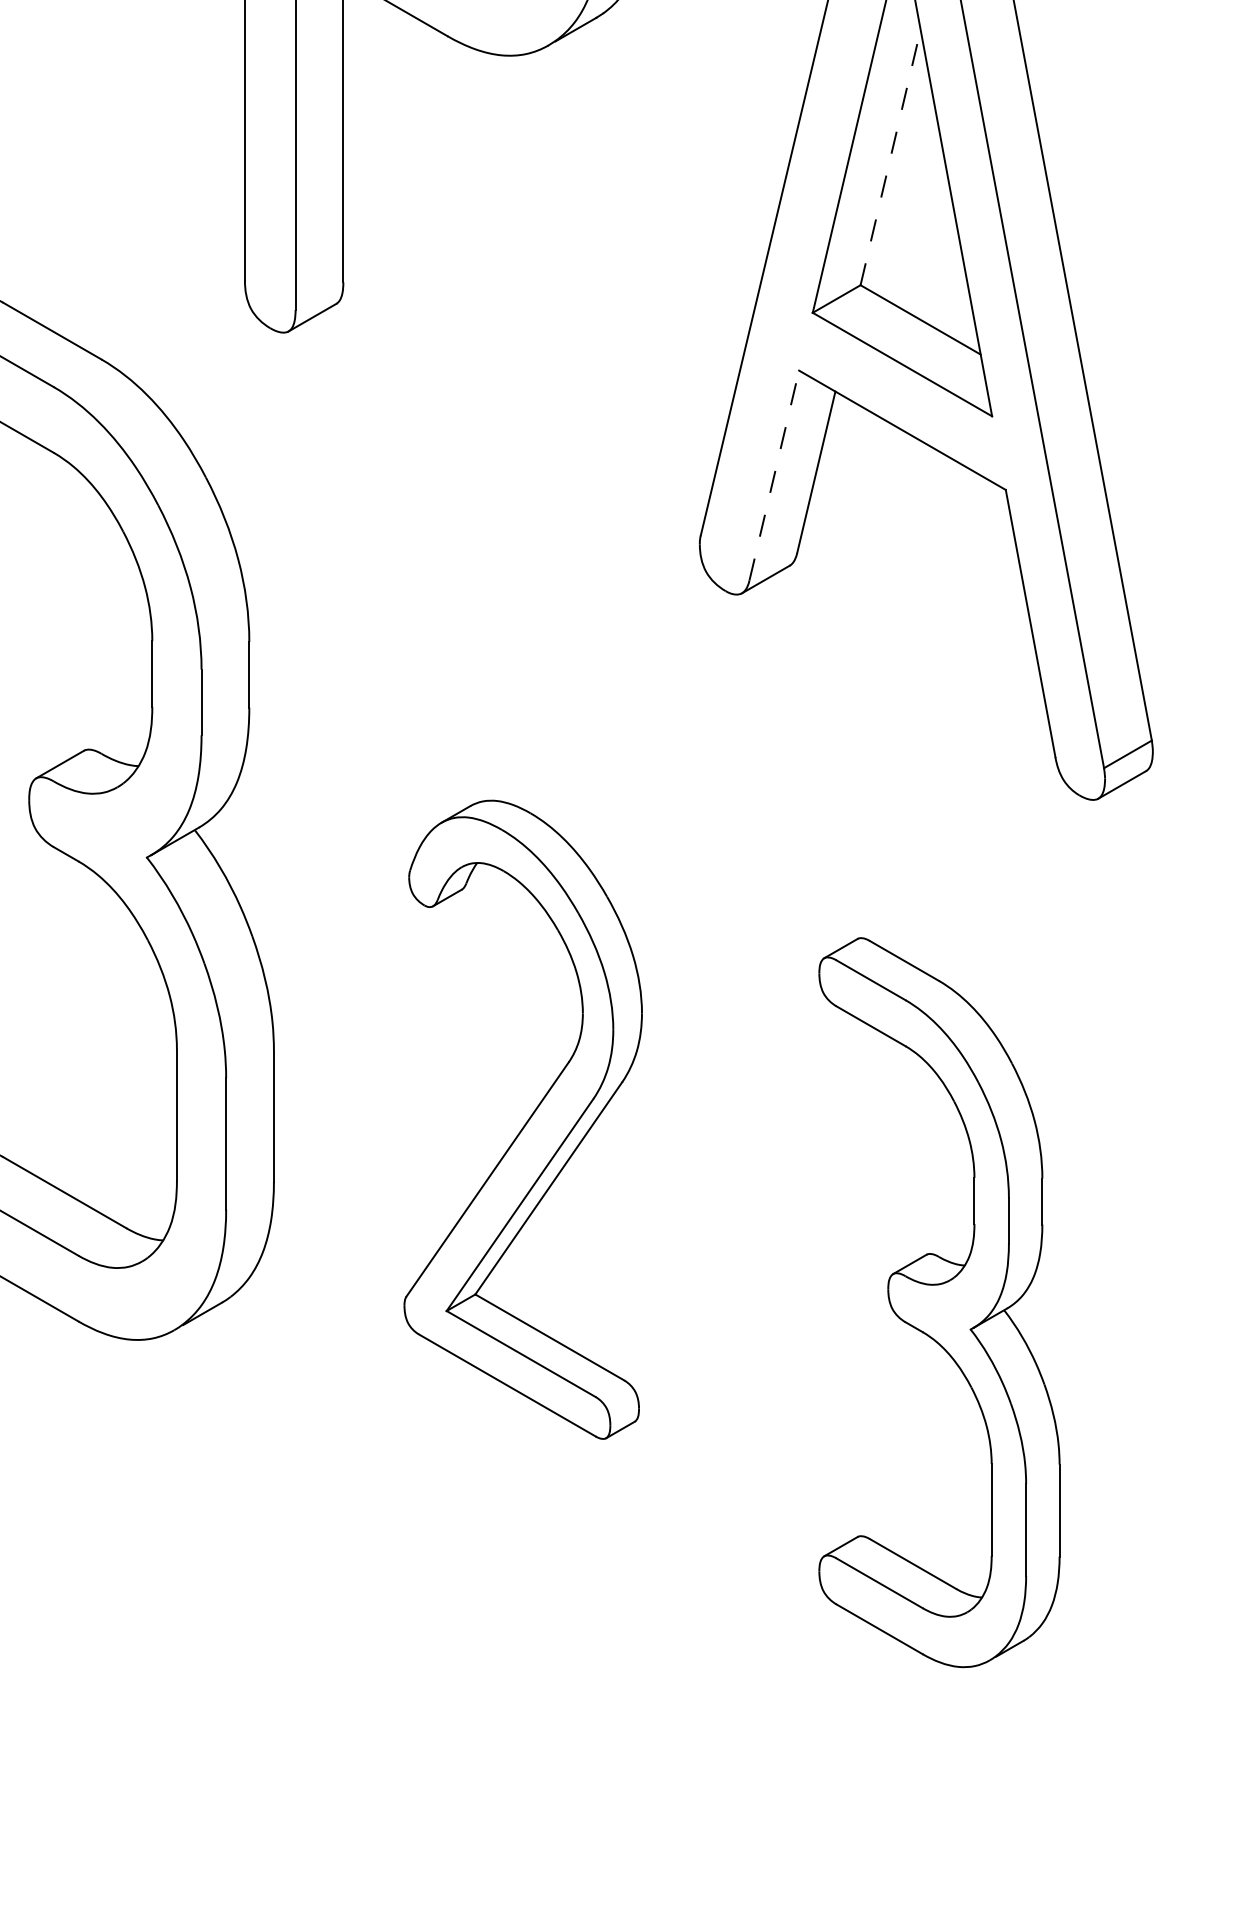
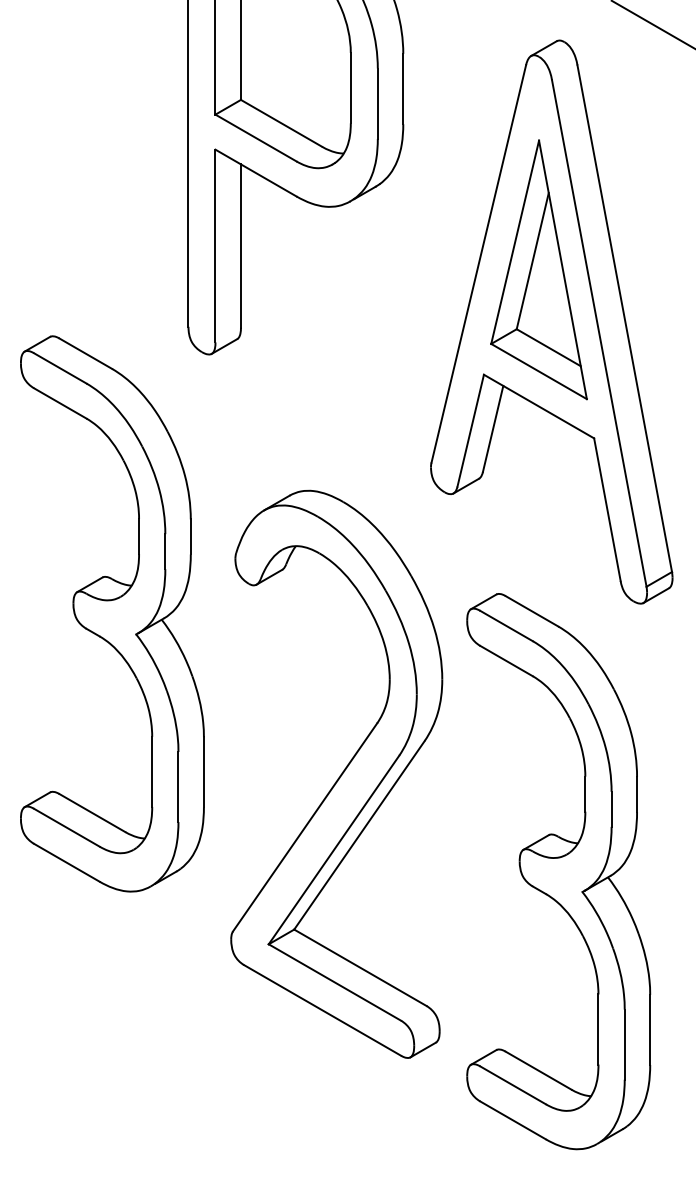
line: (890, 158) -> (532, 261), dashed -> solid
line: (773, 475) -> (470, 430), dashed -> solid
part: (522, 1118) -> (336, 773), size x1.67
part: (938, 1302) -> (558, 871), size x1.43

